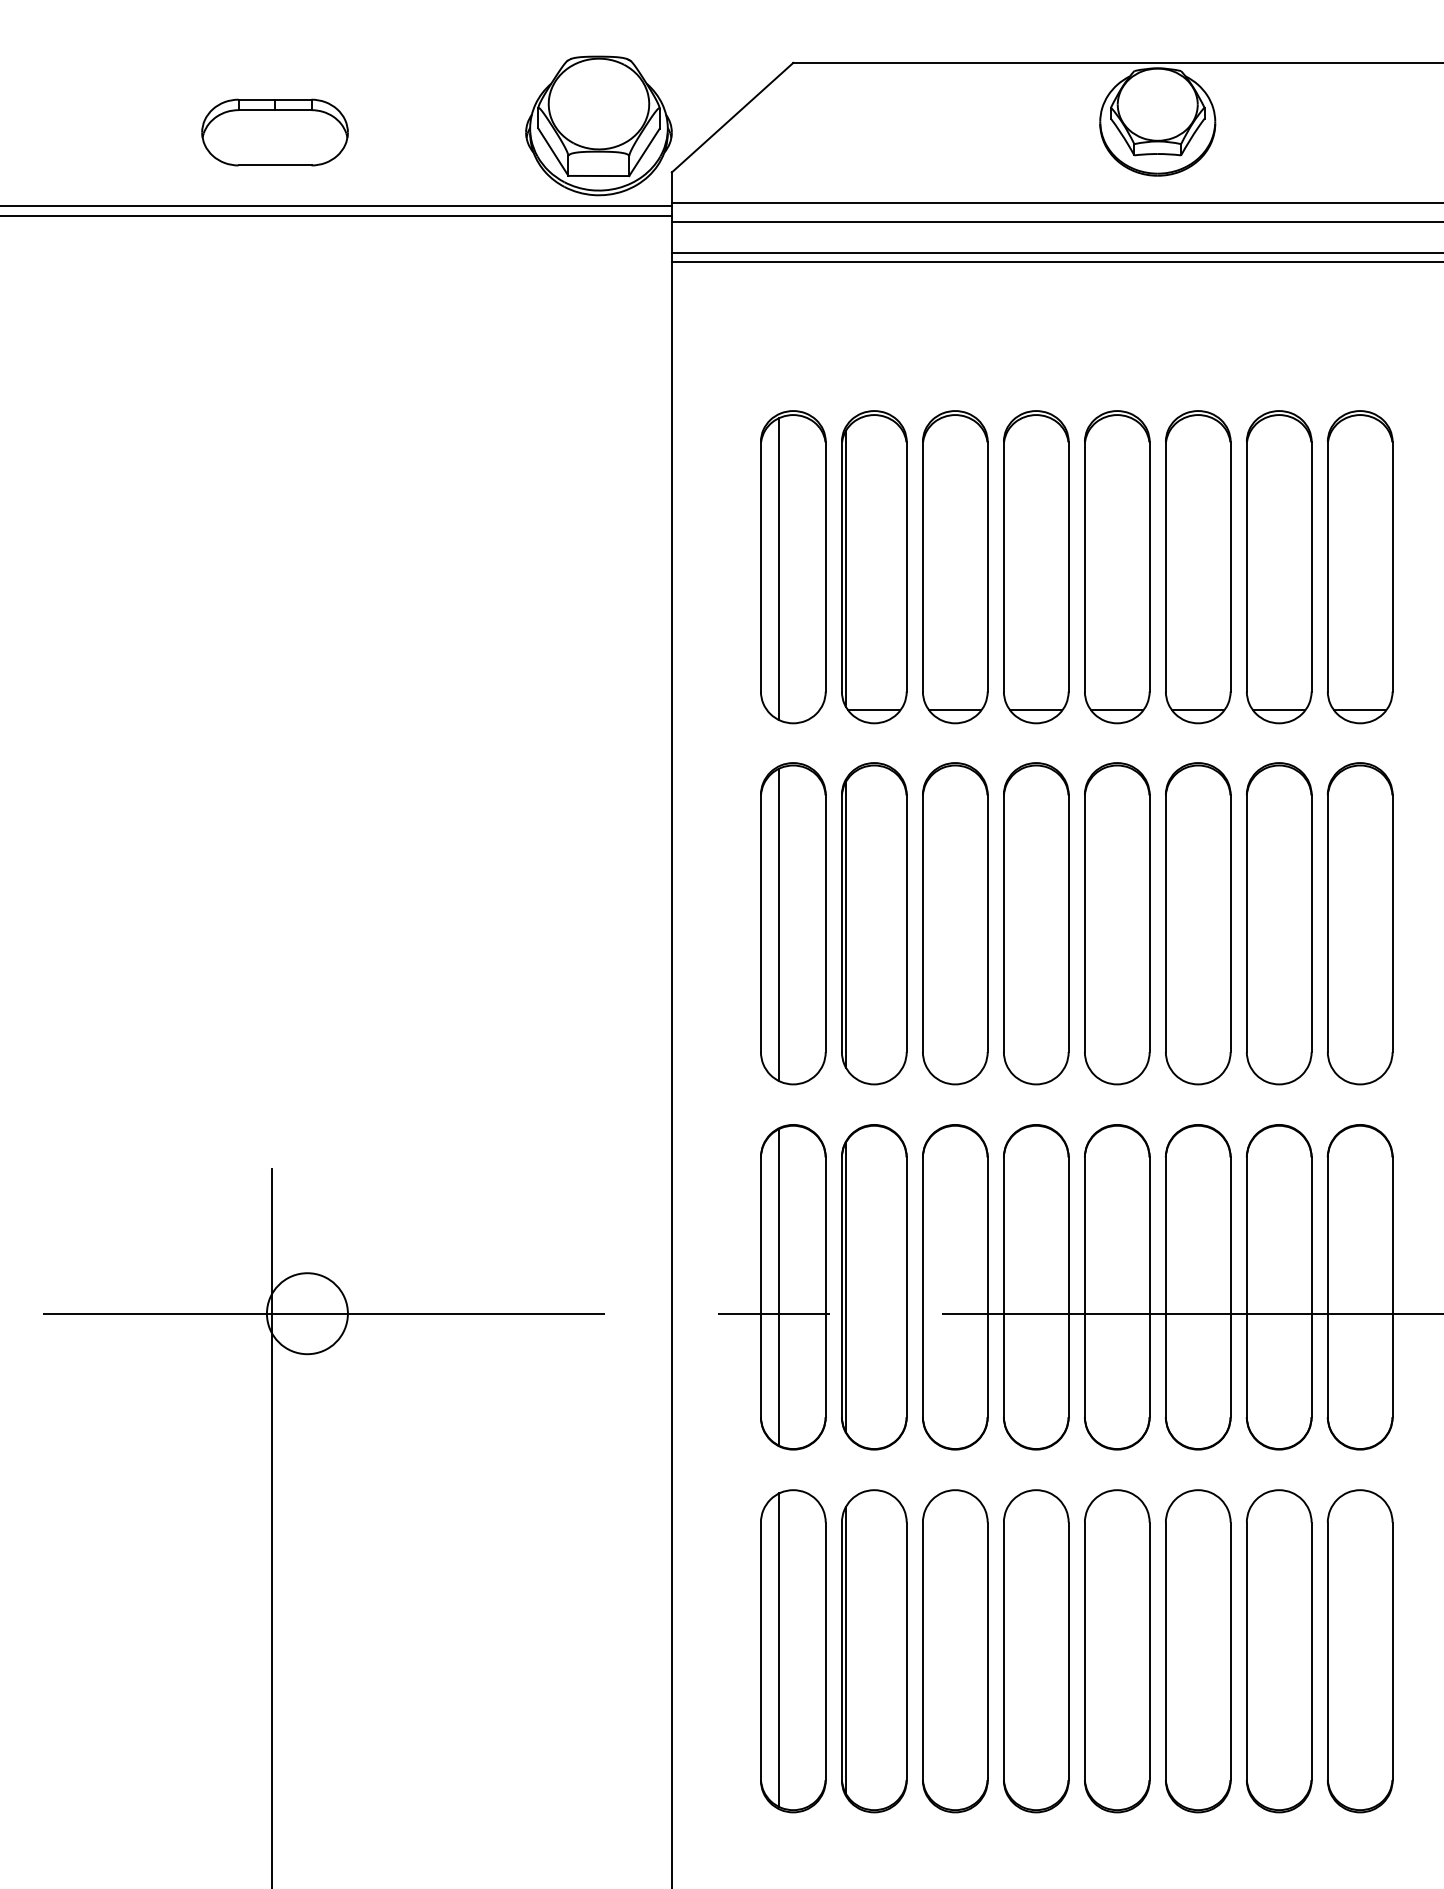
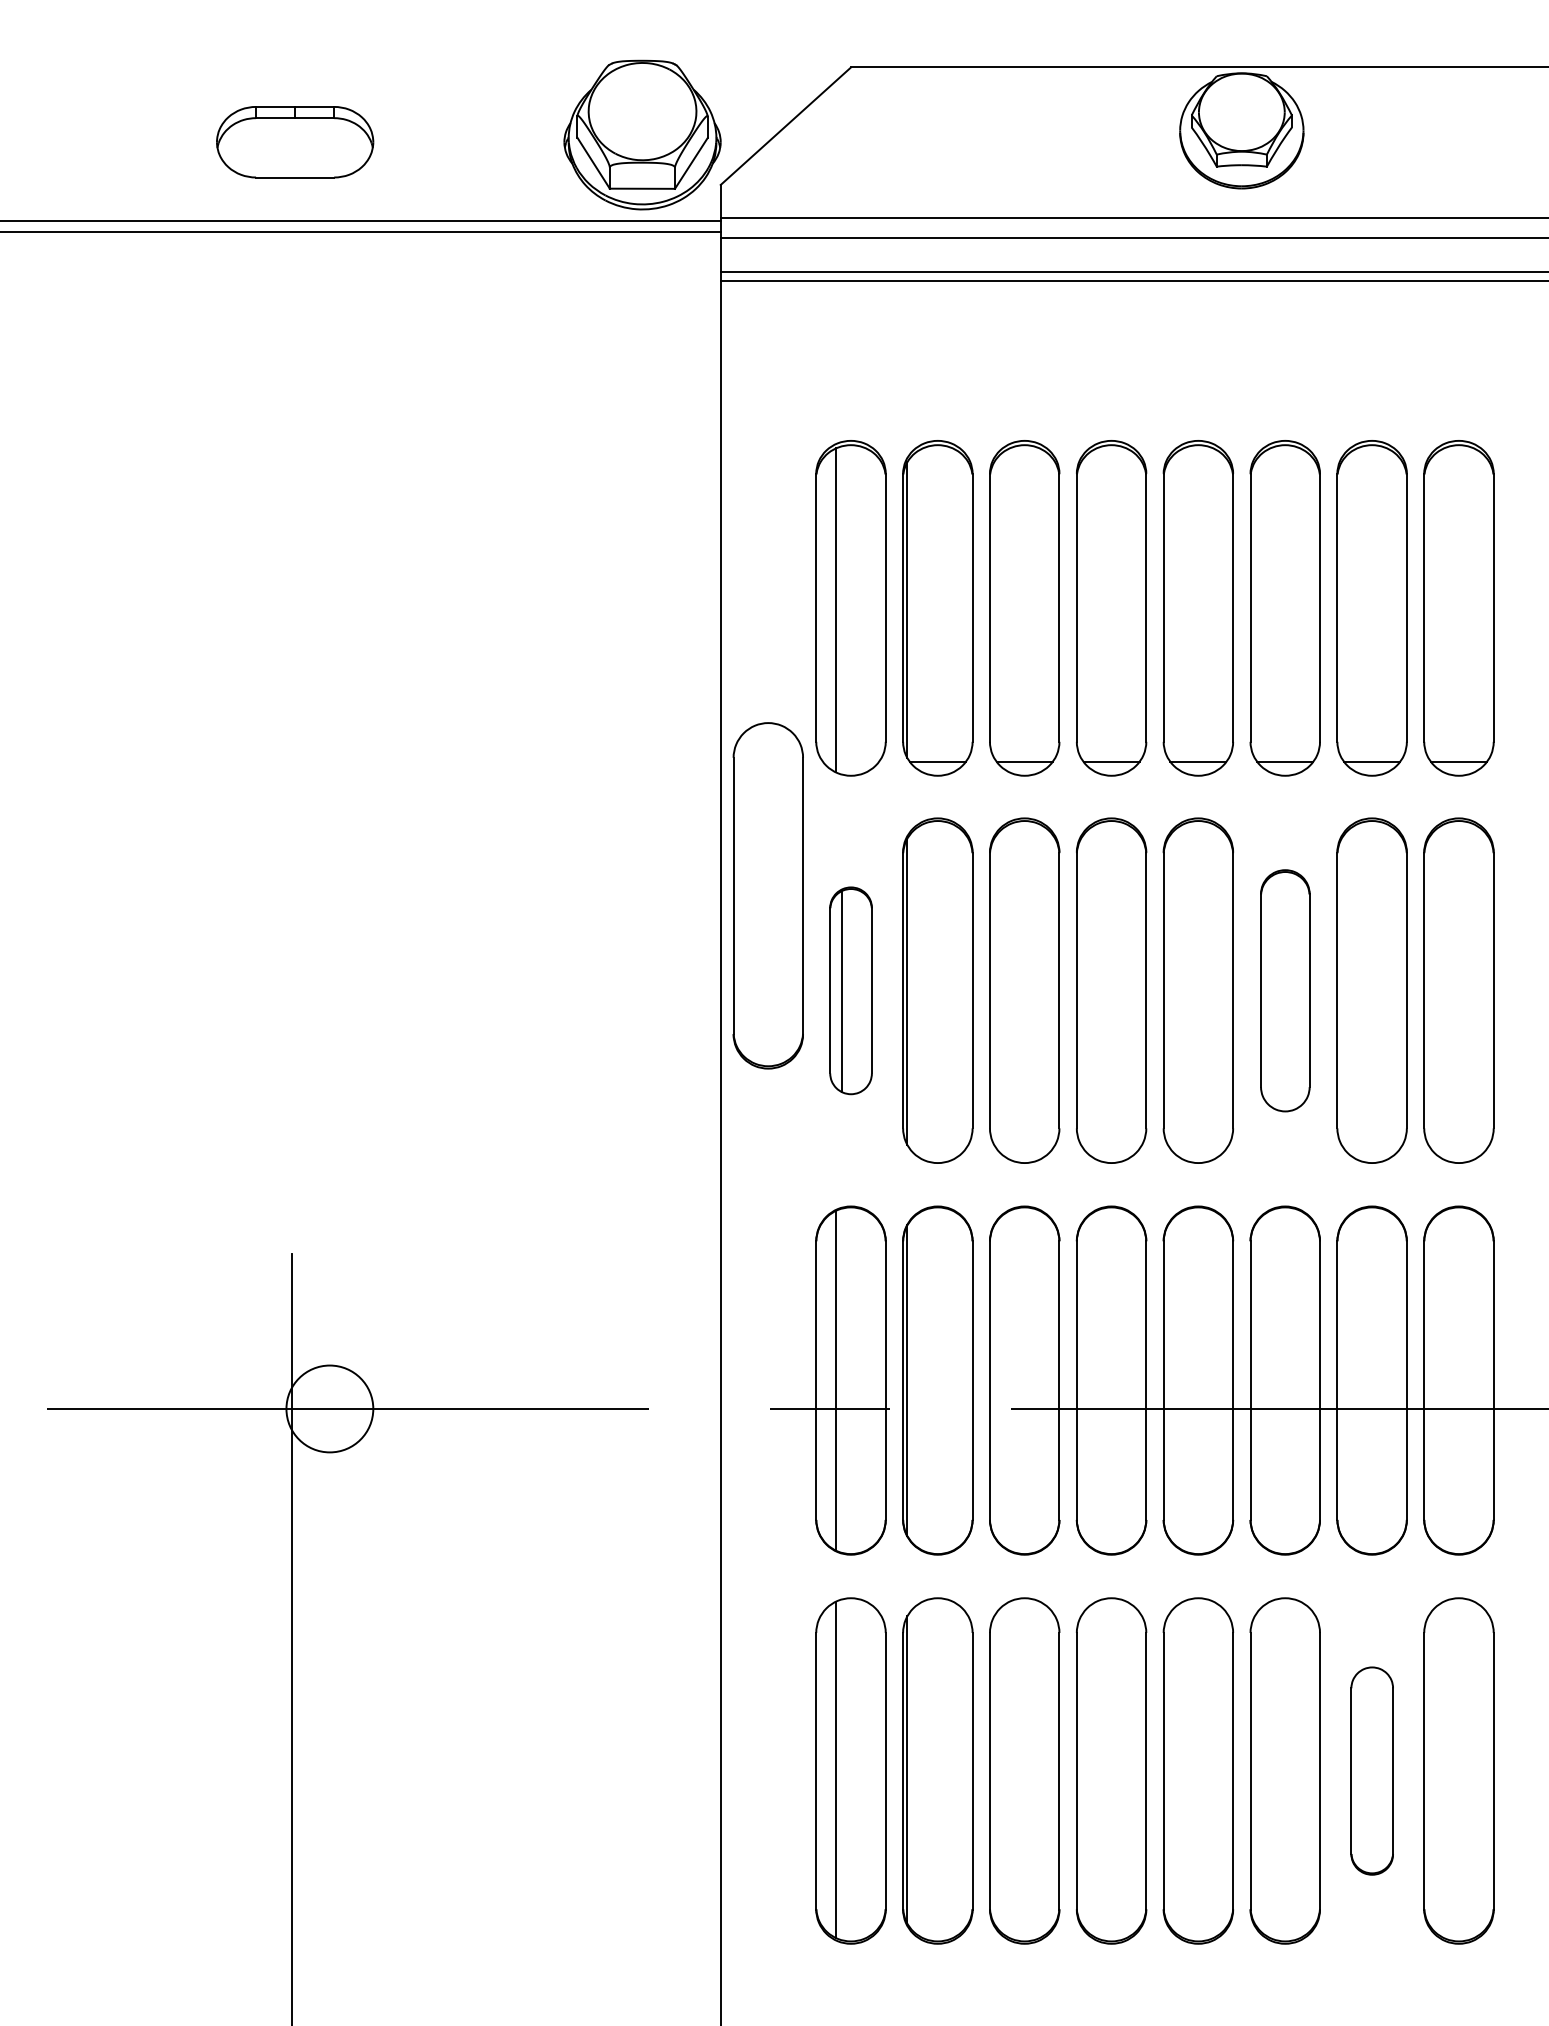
part: (716, 835) -> (768, 896), added
part: (793, 923) -> (851, 990), size x0.6
part: (1198, 923) -> (1285, 990), size x0.7
part: (1279, 1651) -> (1372, 1771), size x0.6

